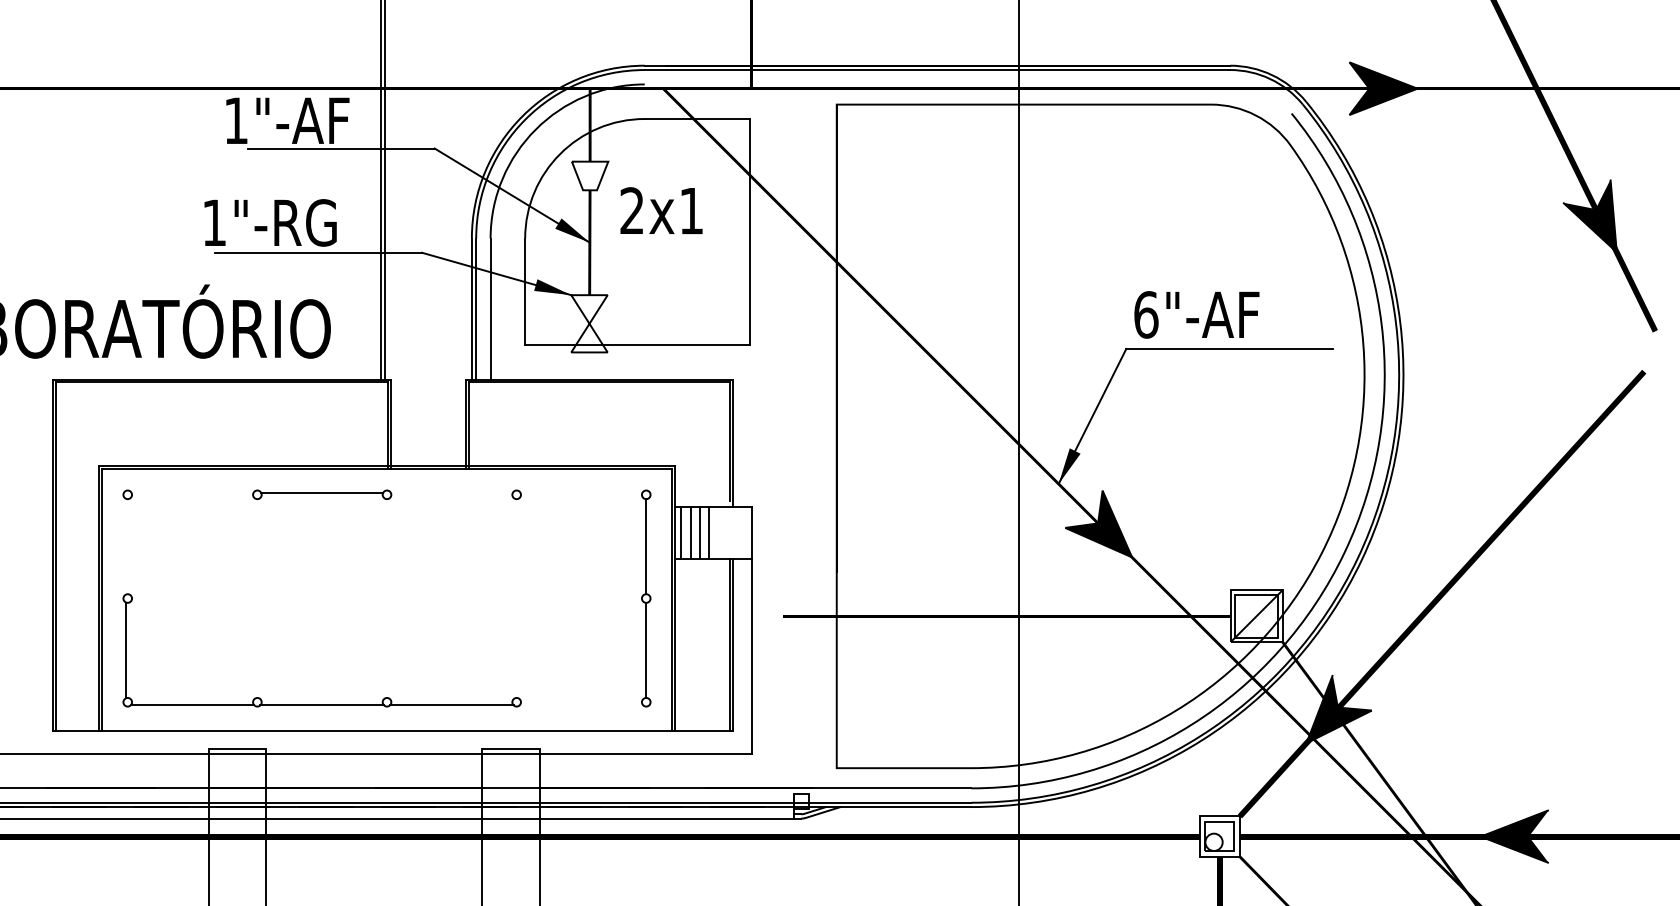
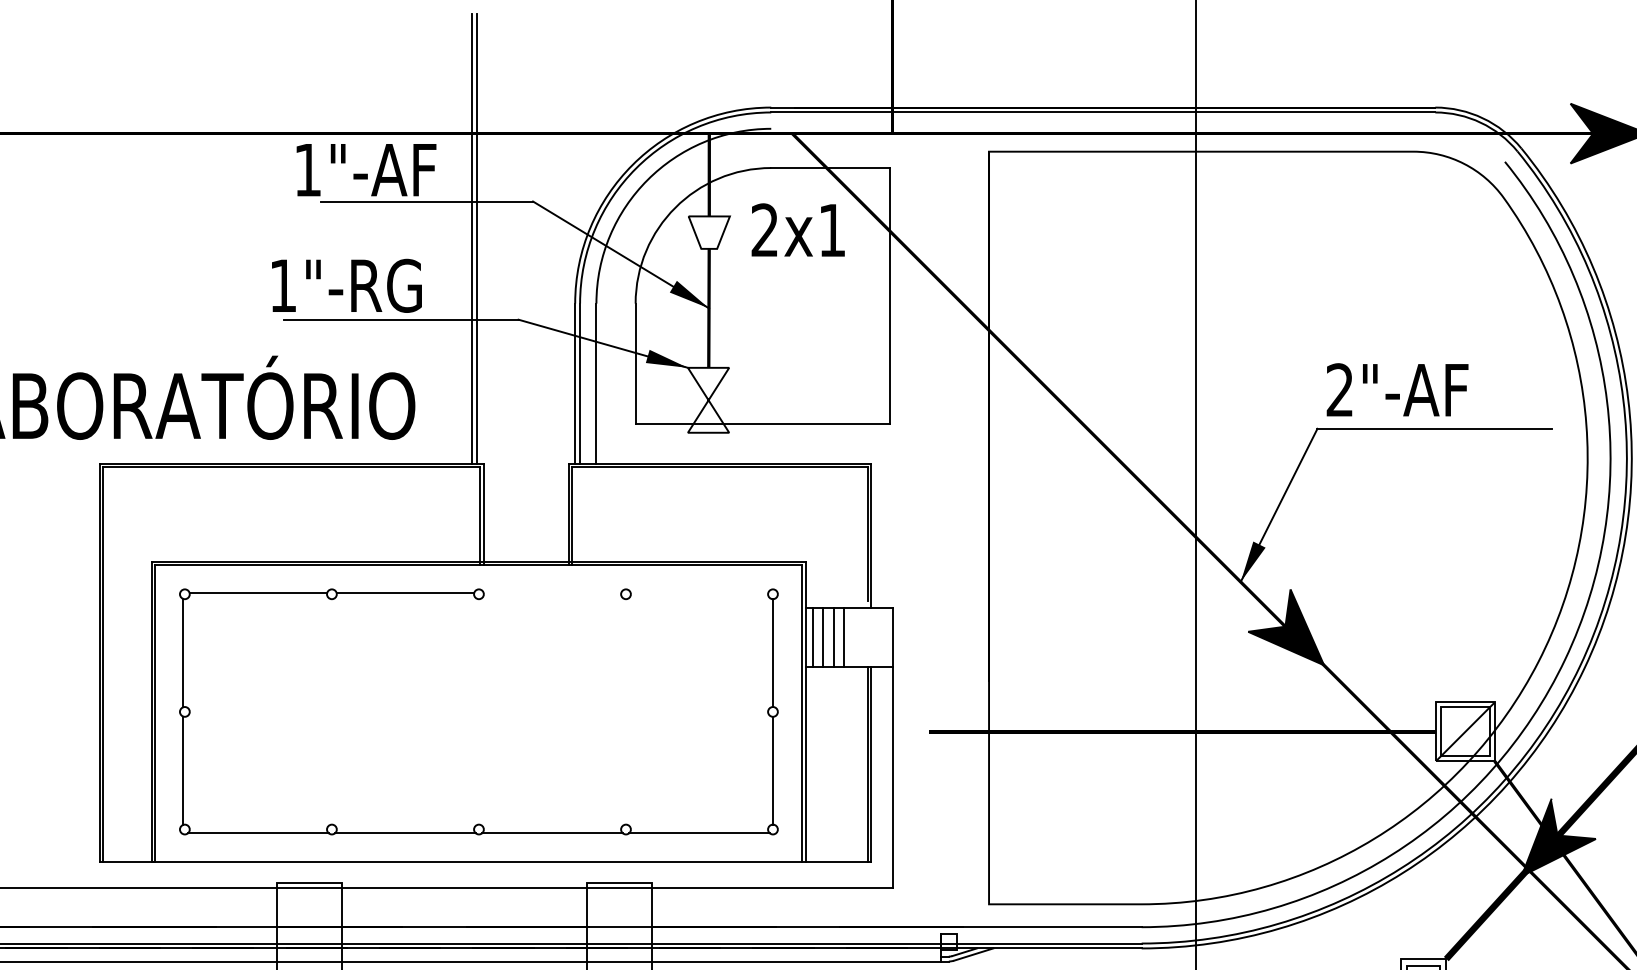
text: (661, 210) -> (798, 229), moved
text: (1146, 314) -> (1340, 389), 6"-AF -> 2"-AF
line: (192, 493) -> (258, 592), added
line: (126, 546) -> (183, 652), added
line: (581, 705) -> (699, 833), added

